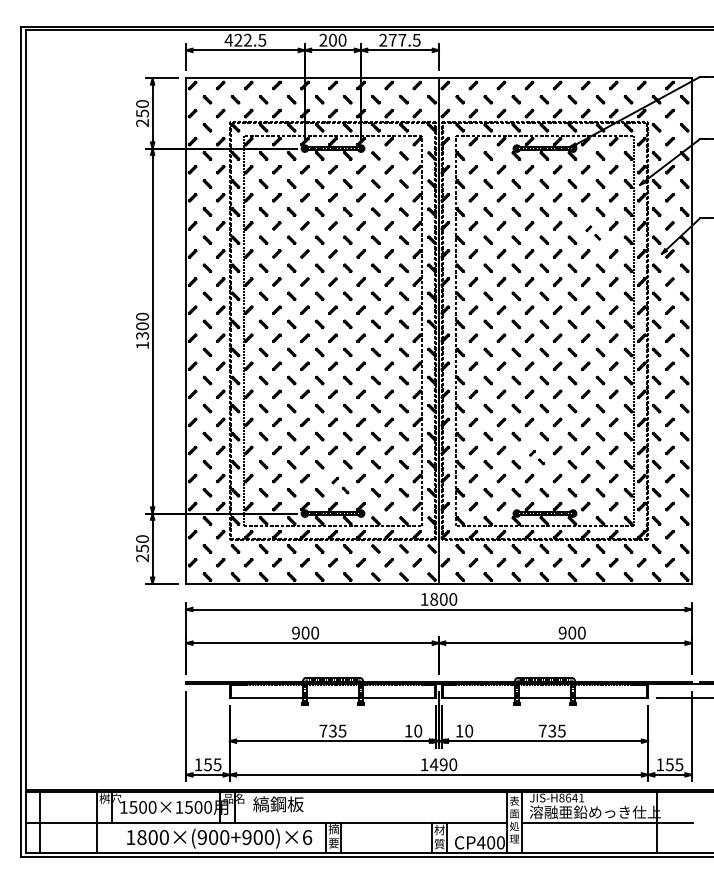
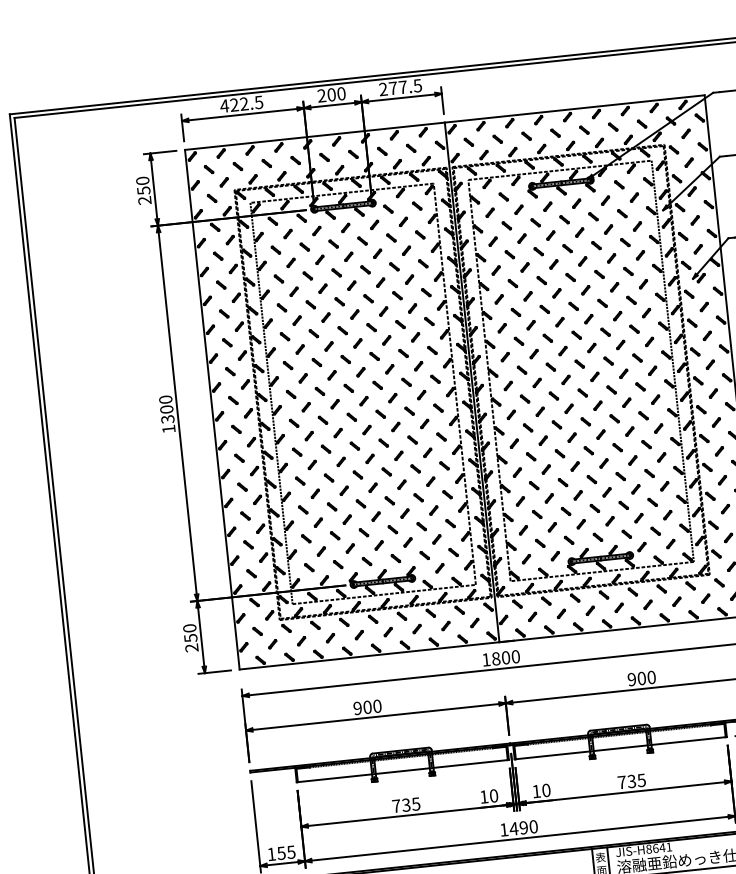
part: (593, 232) -> (620, 264), size x1.67
part: (536, 457) -> (586, 501), size x1.67
part: (340, 485) -> (387, 551), size x1.43

